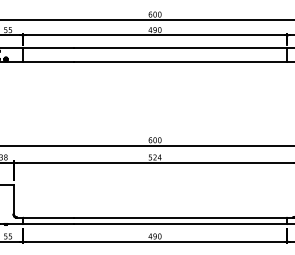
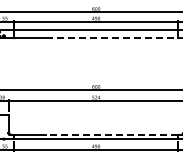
line: (181, 62) -> (112, 38), solid -> dashed
line: (179, 217) -> (111, 134), solid -> dashed

